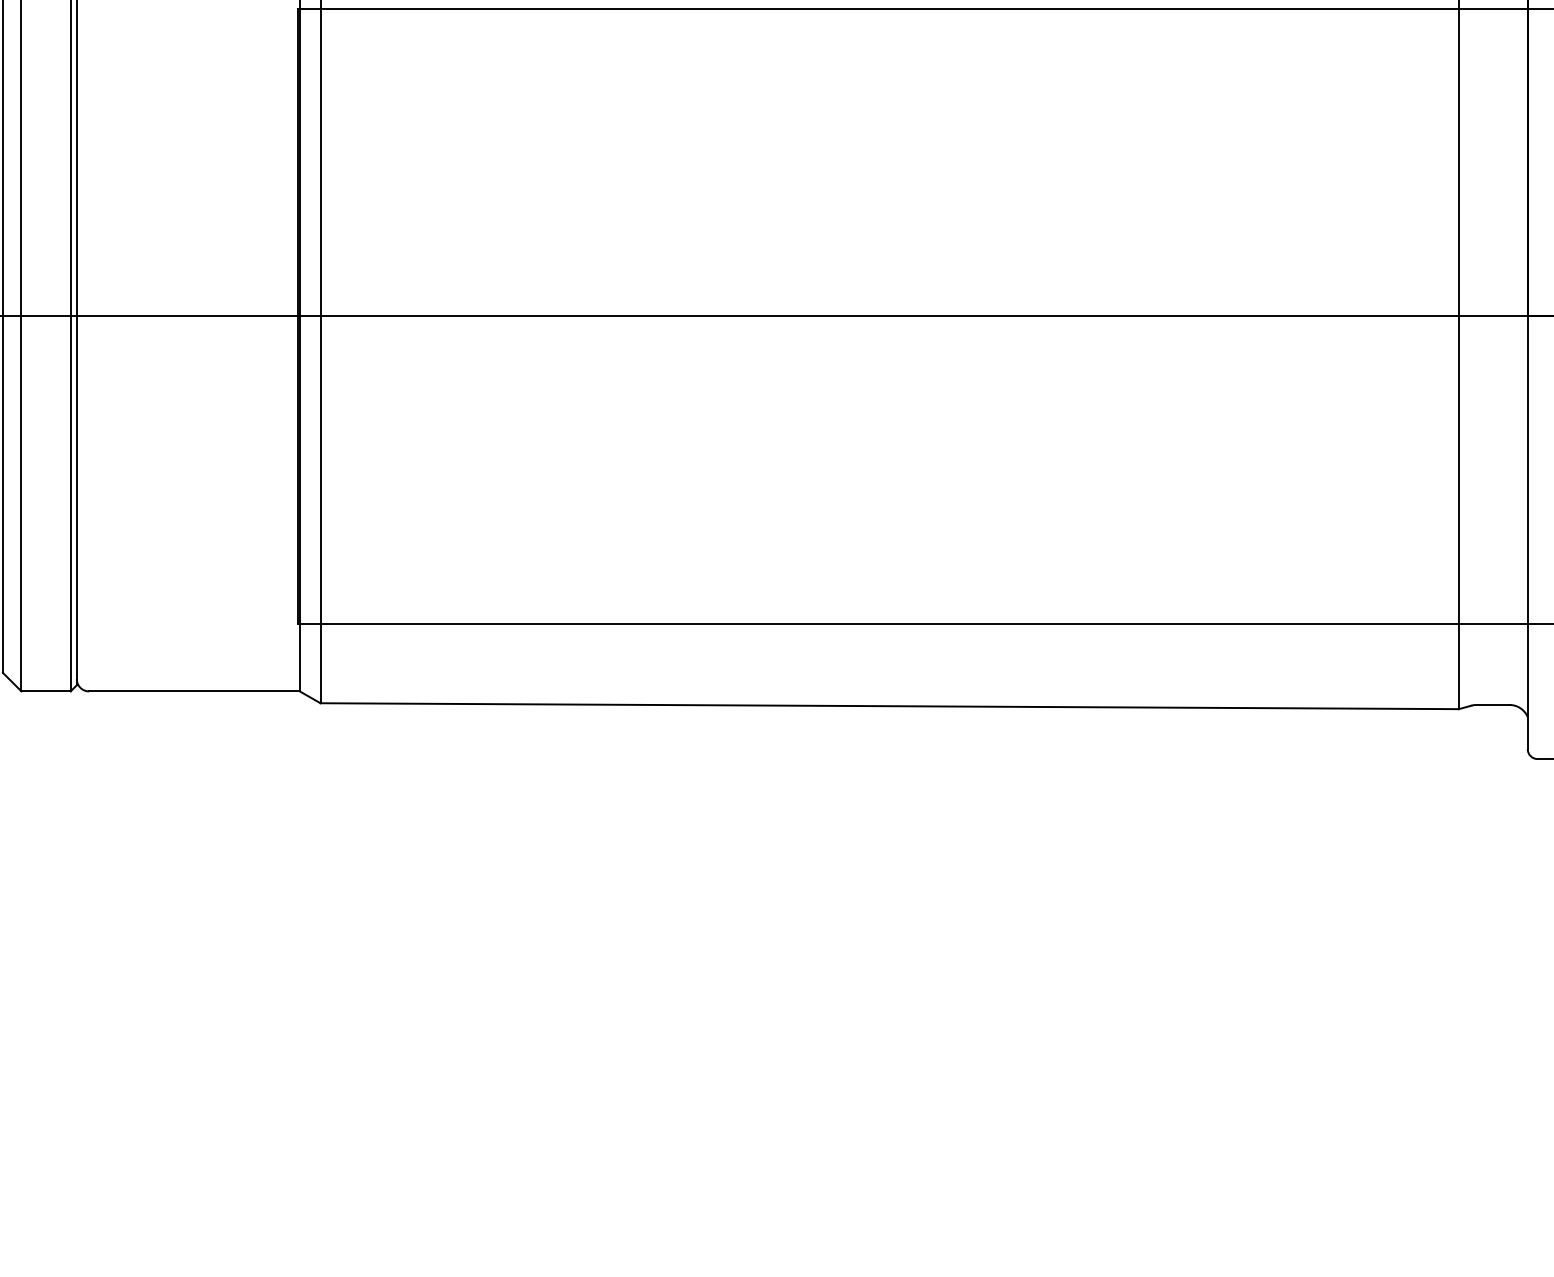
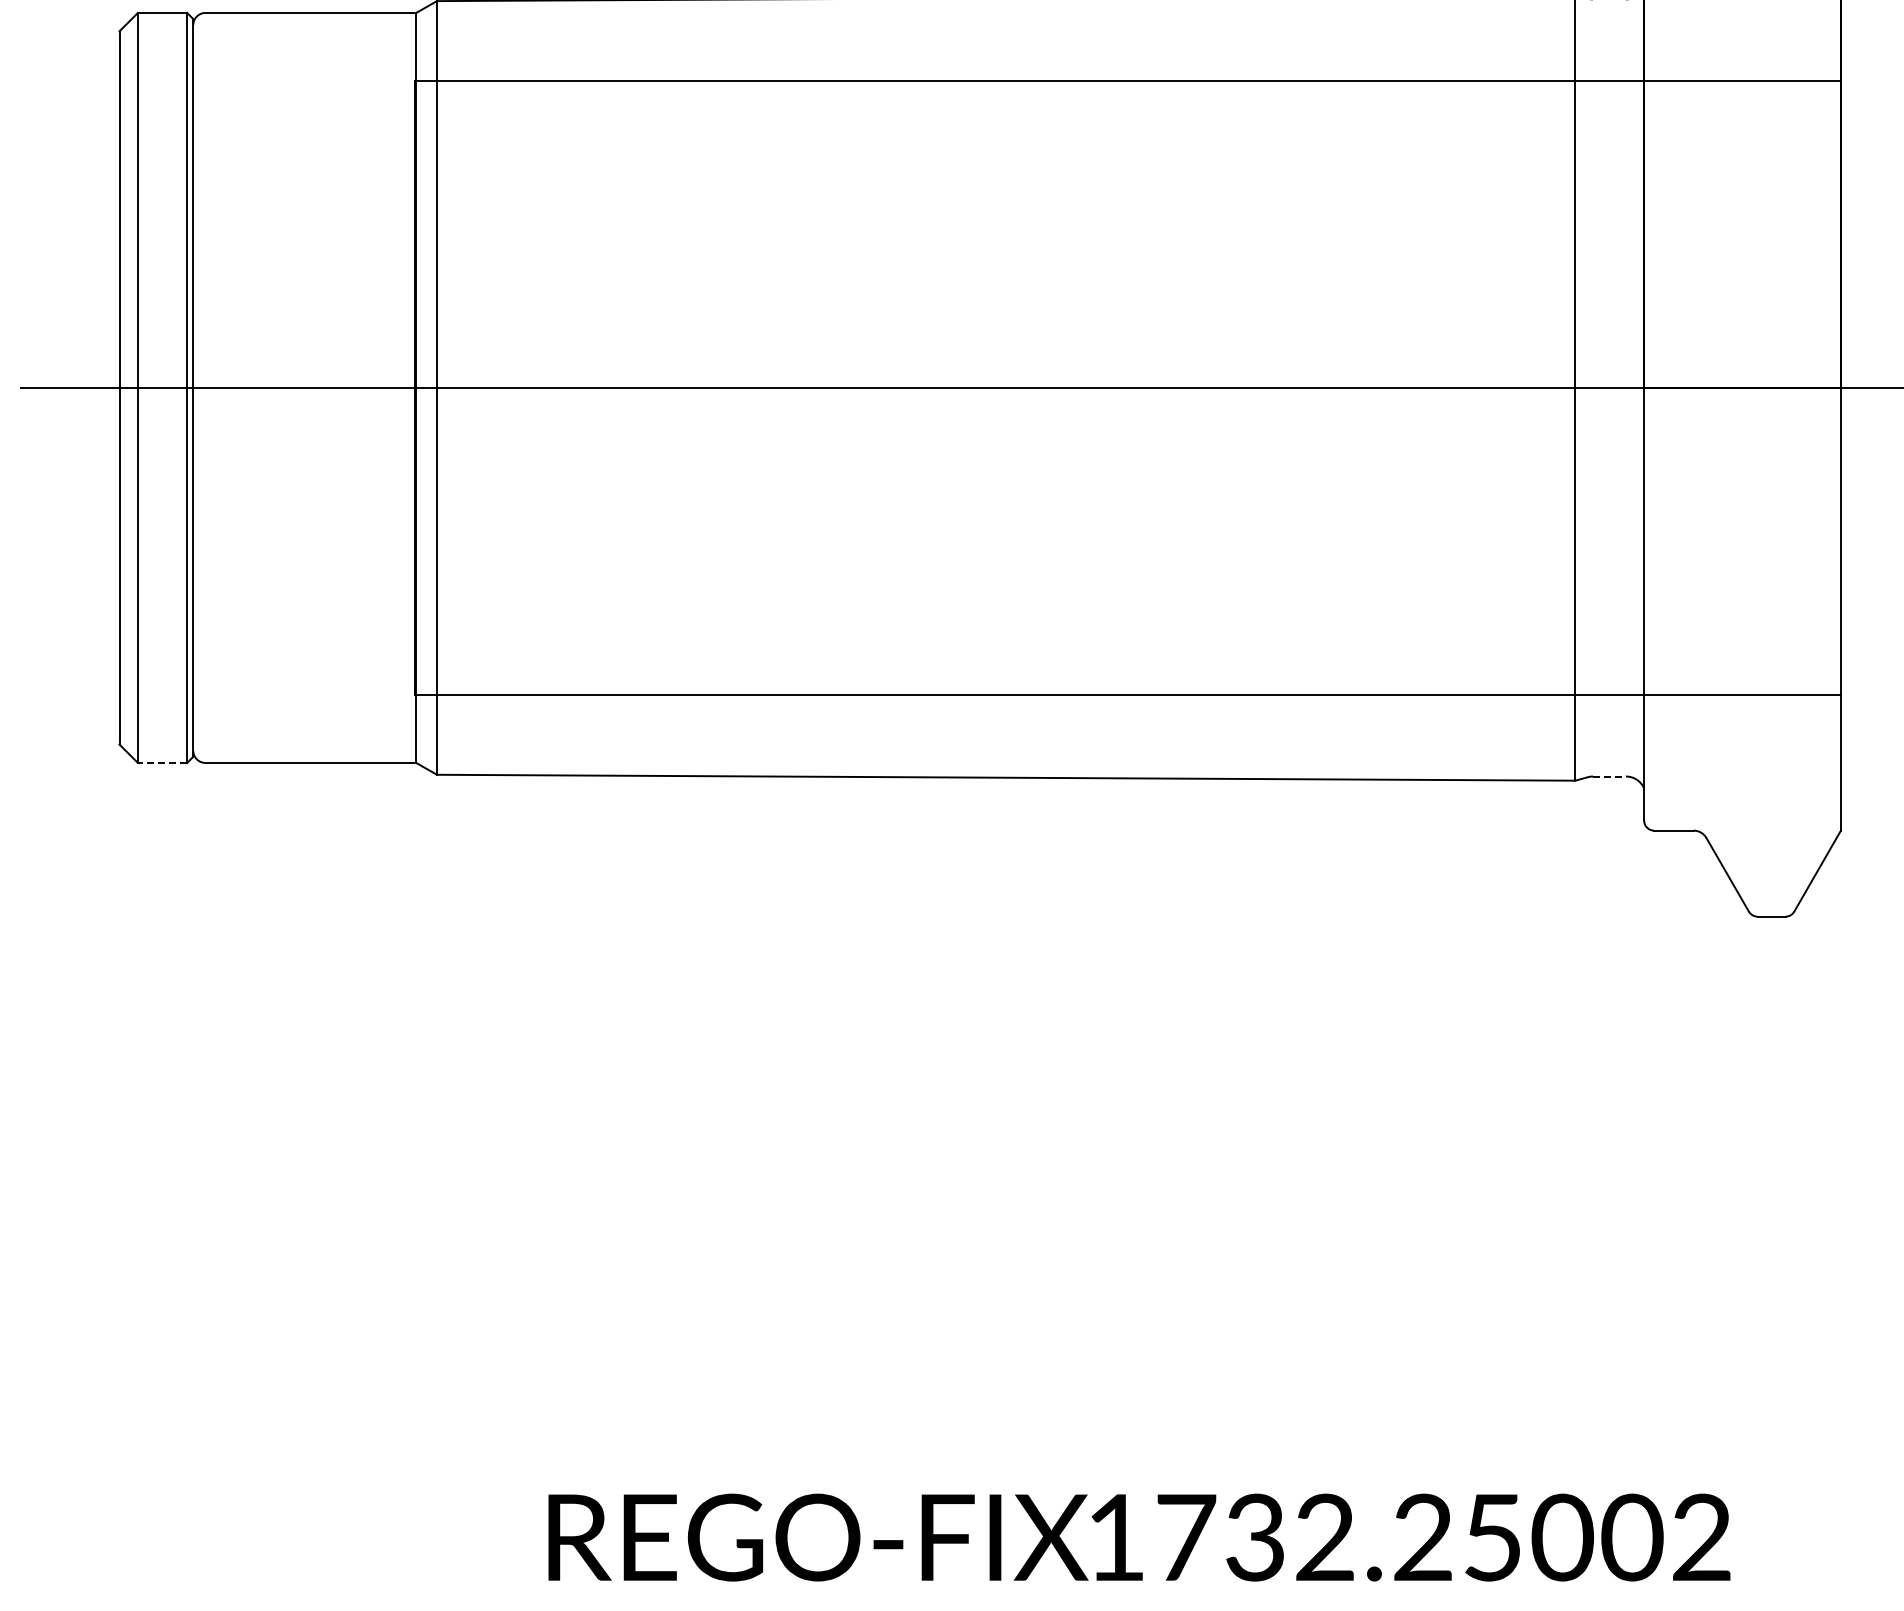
line: (46, 690) -> (162, 762), solid -> dashed
line: (1494, 704) -> (1610, 776), solid -> dashed

